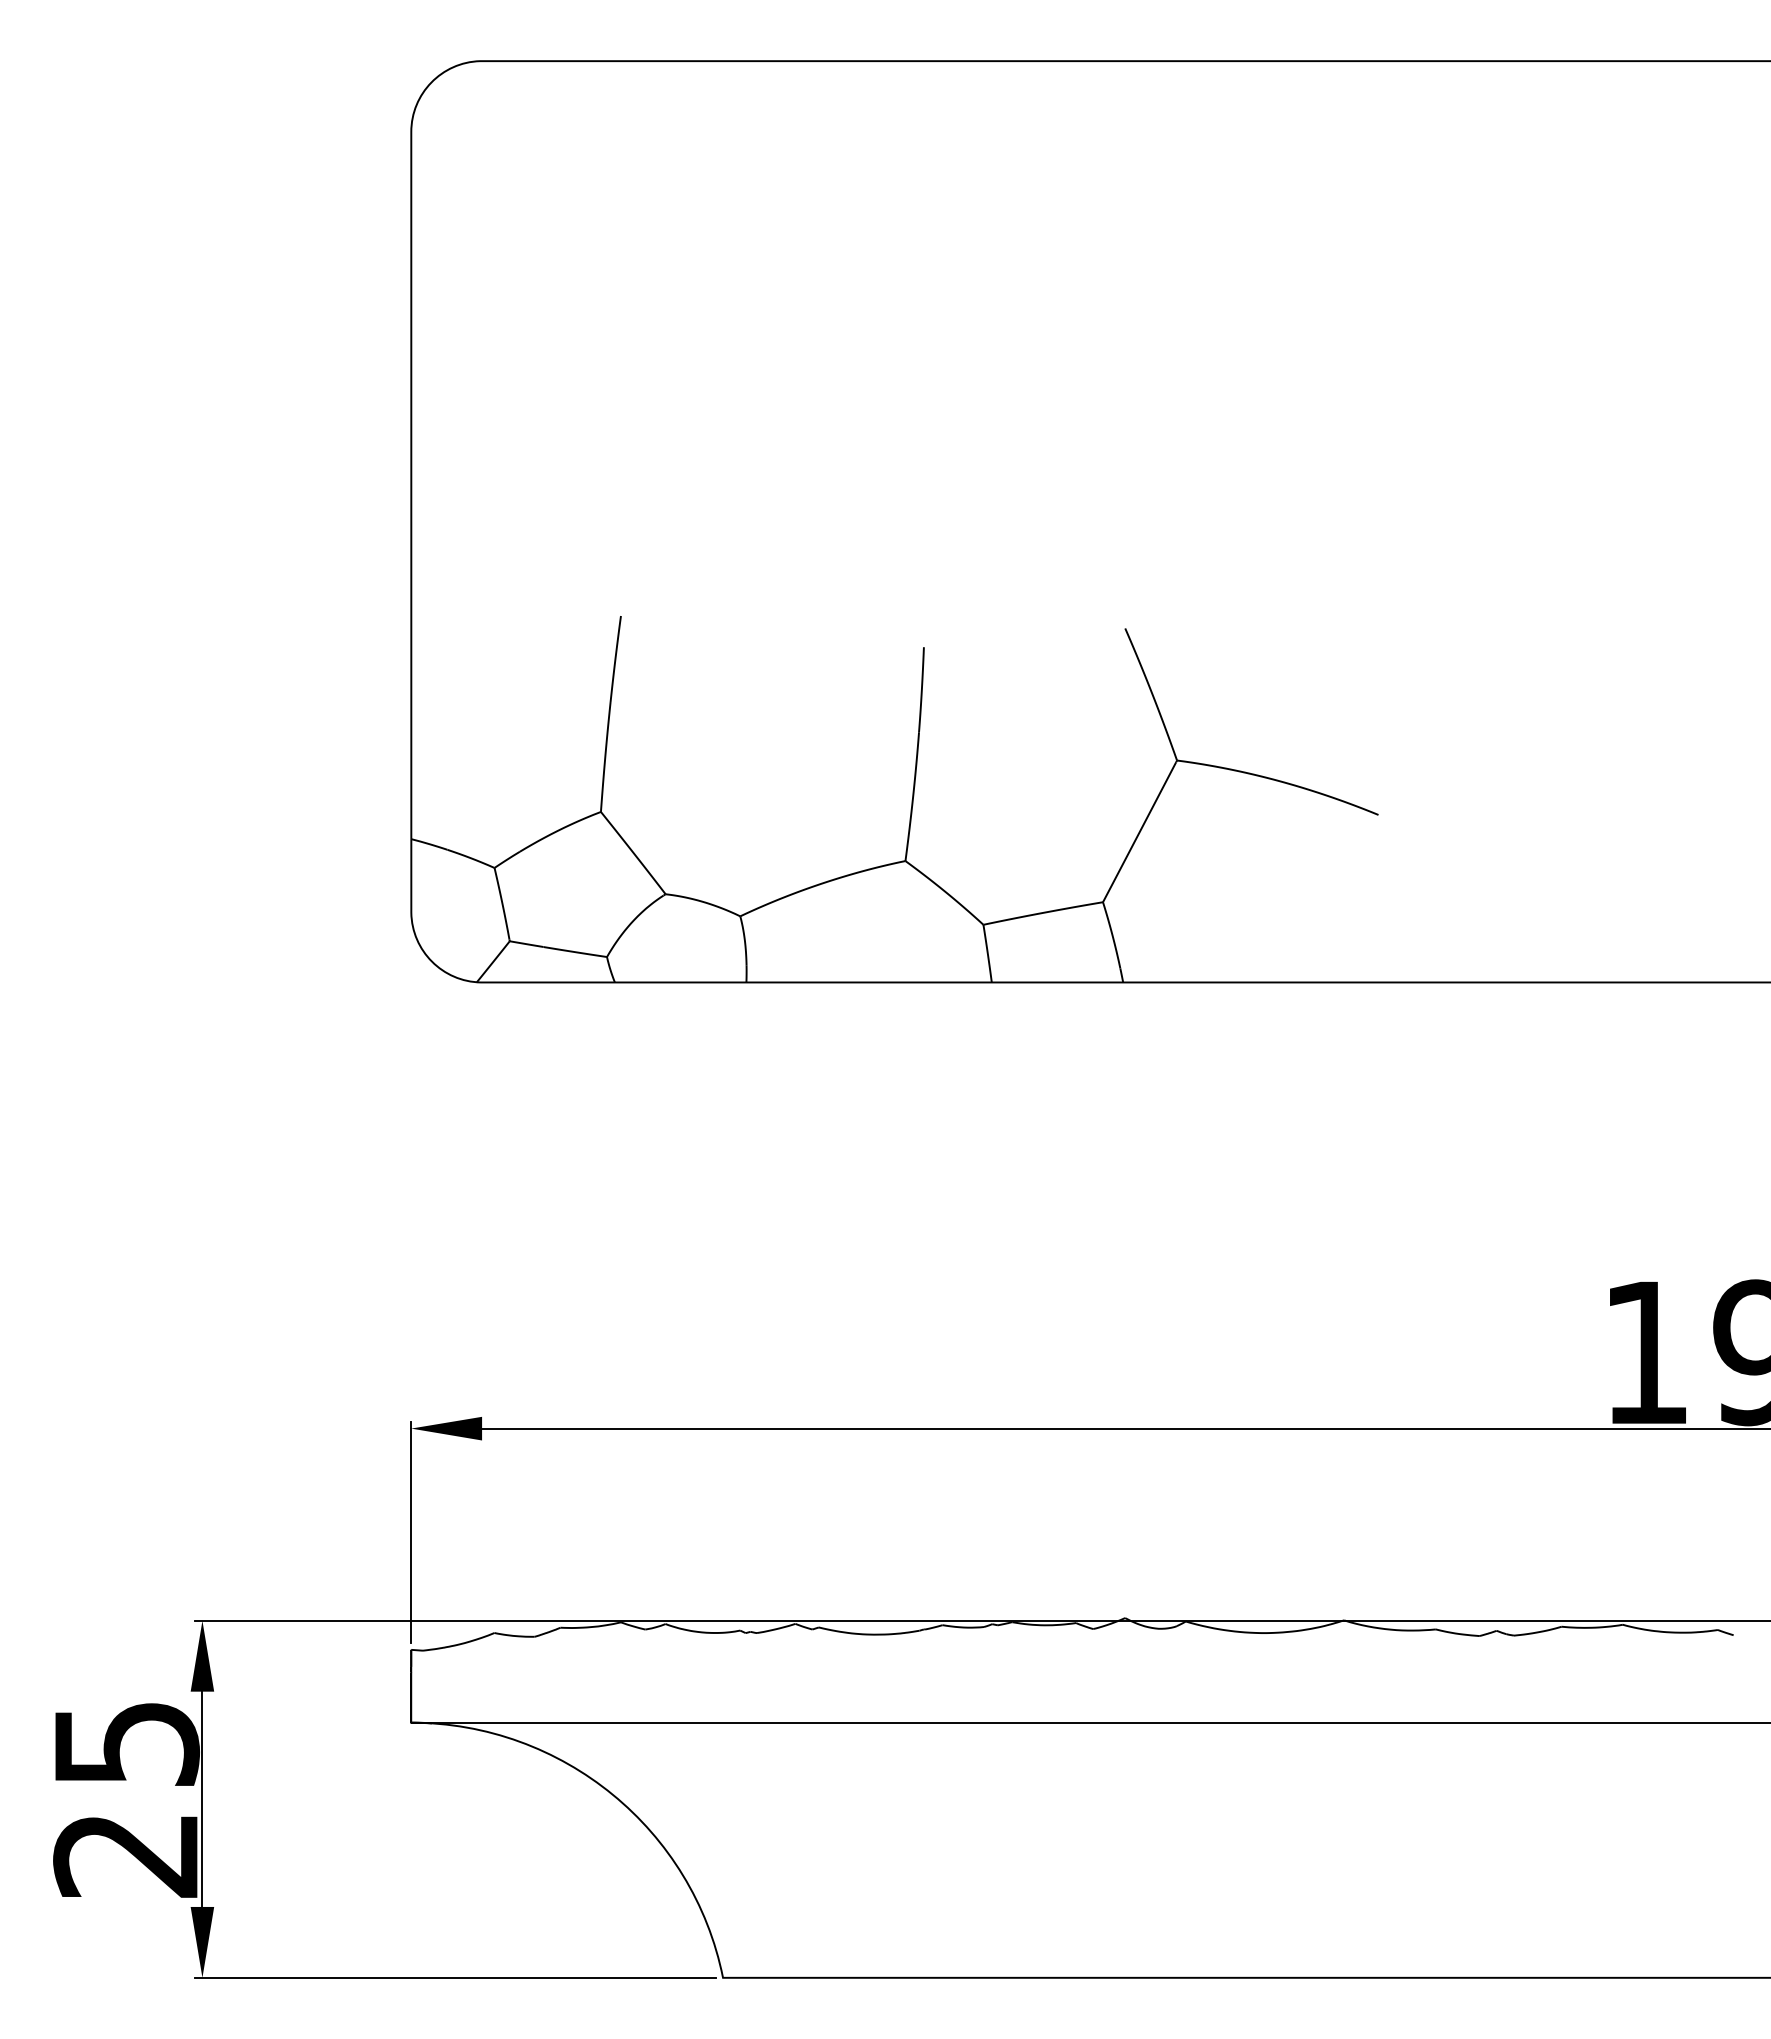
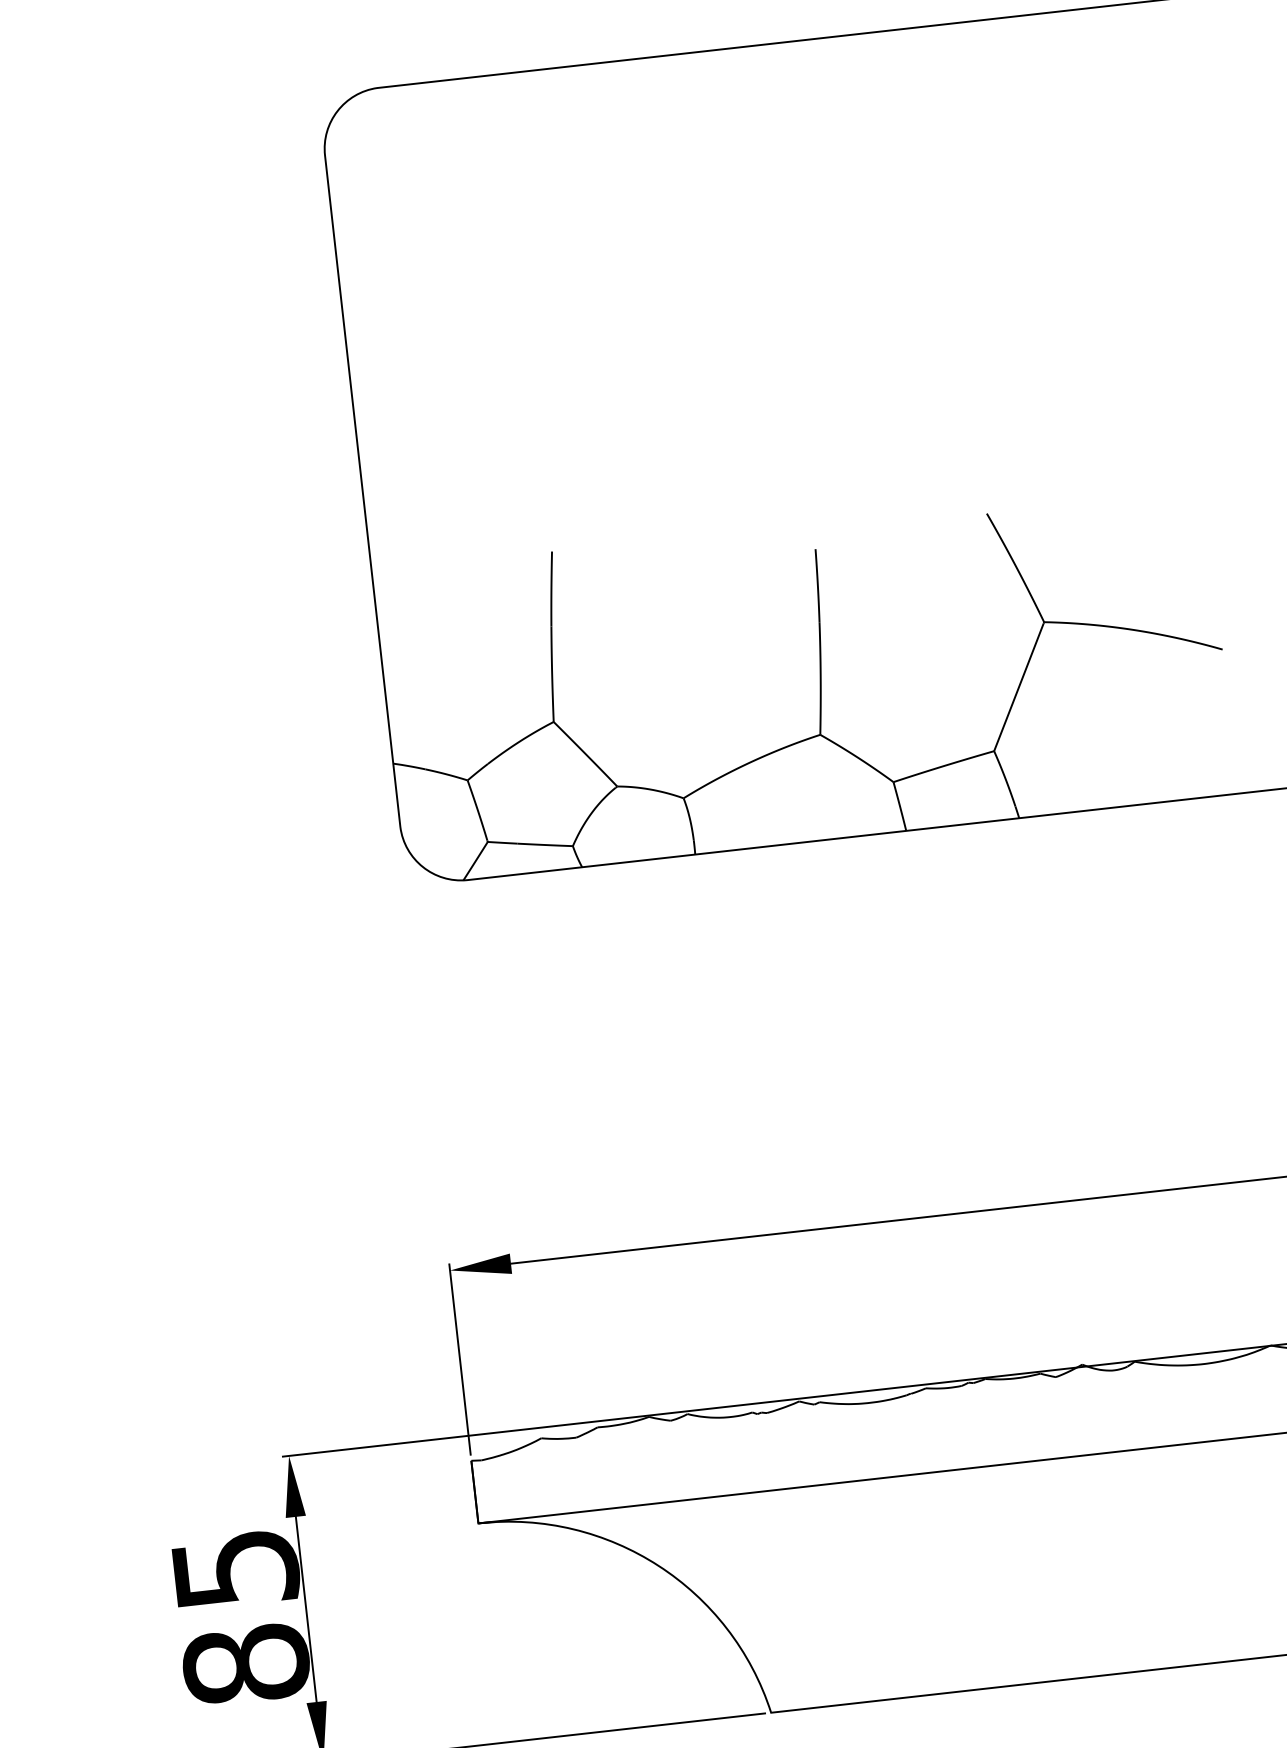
text: (126, 1854) -> (246, 1664), 25 -> 85

